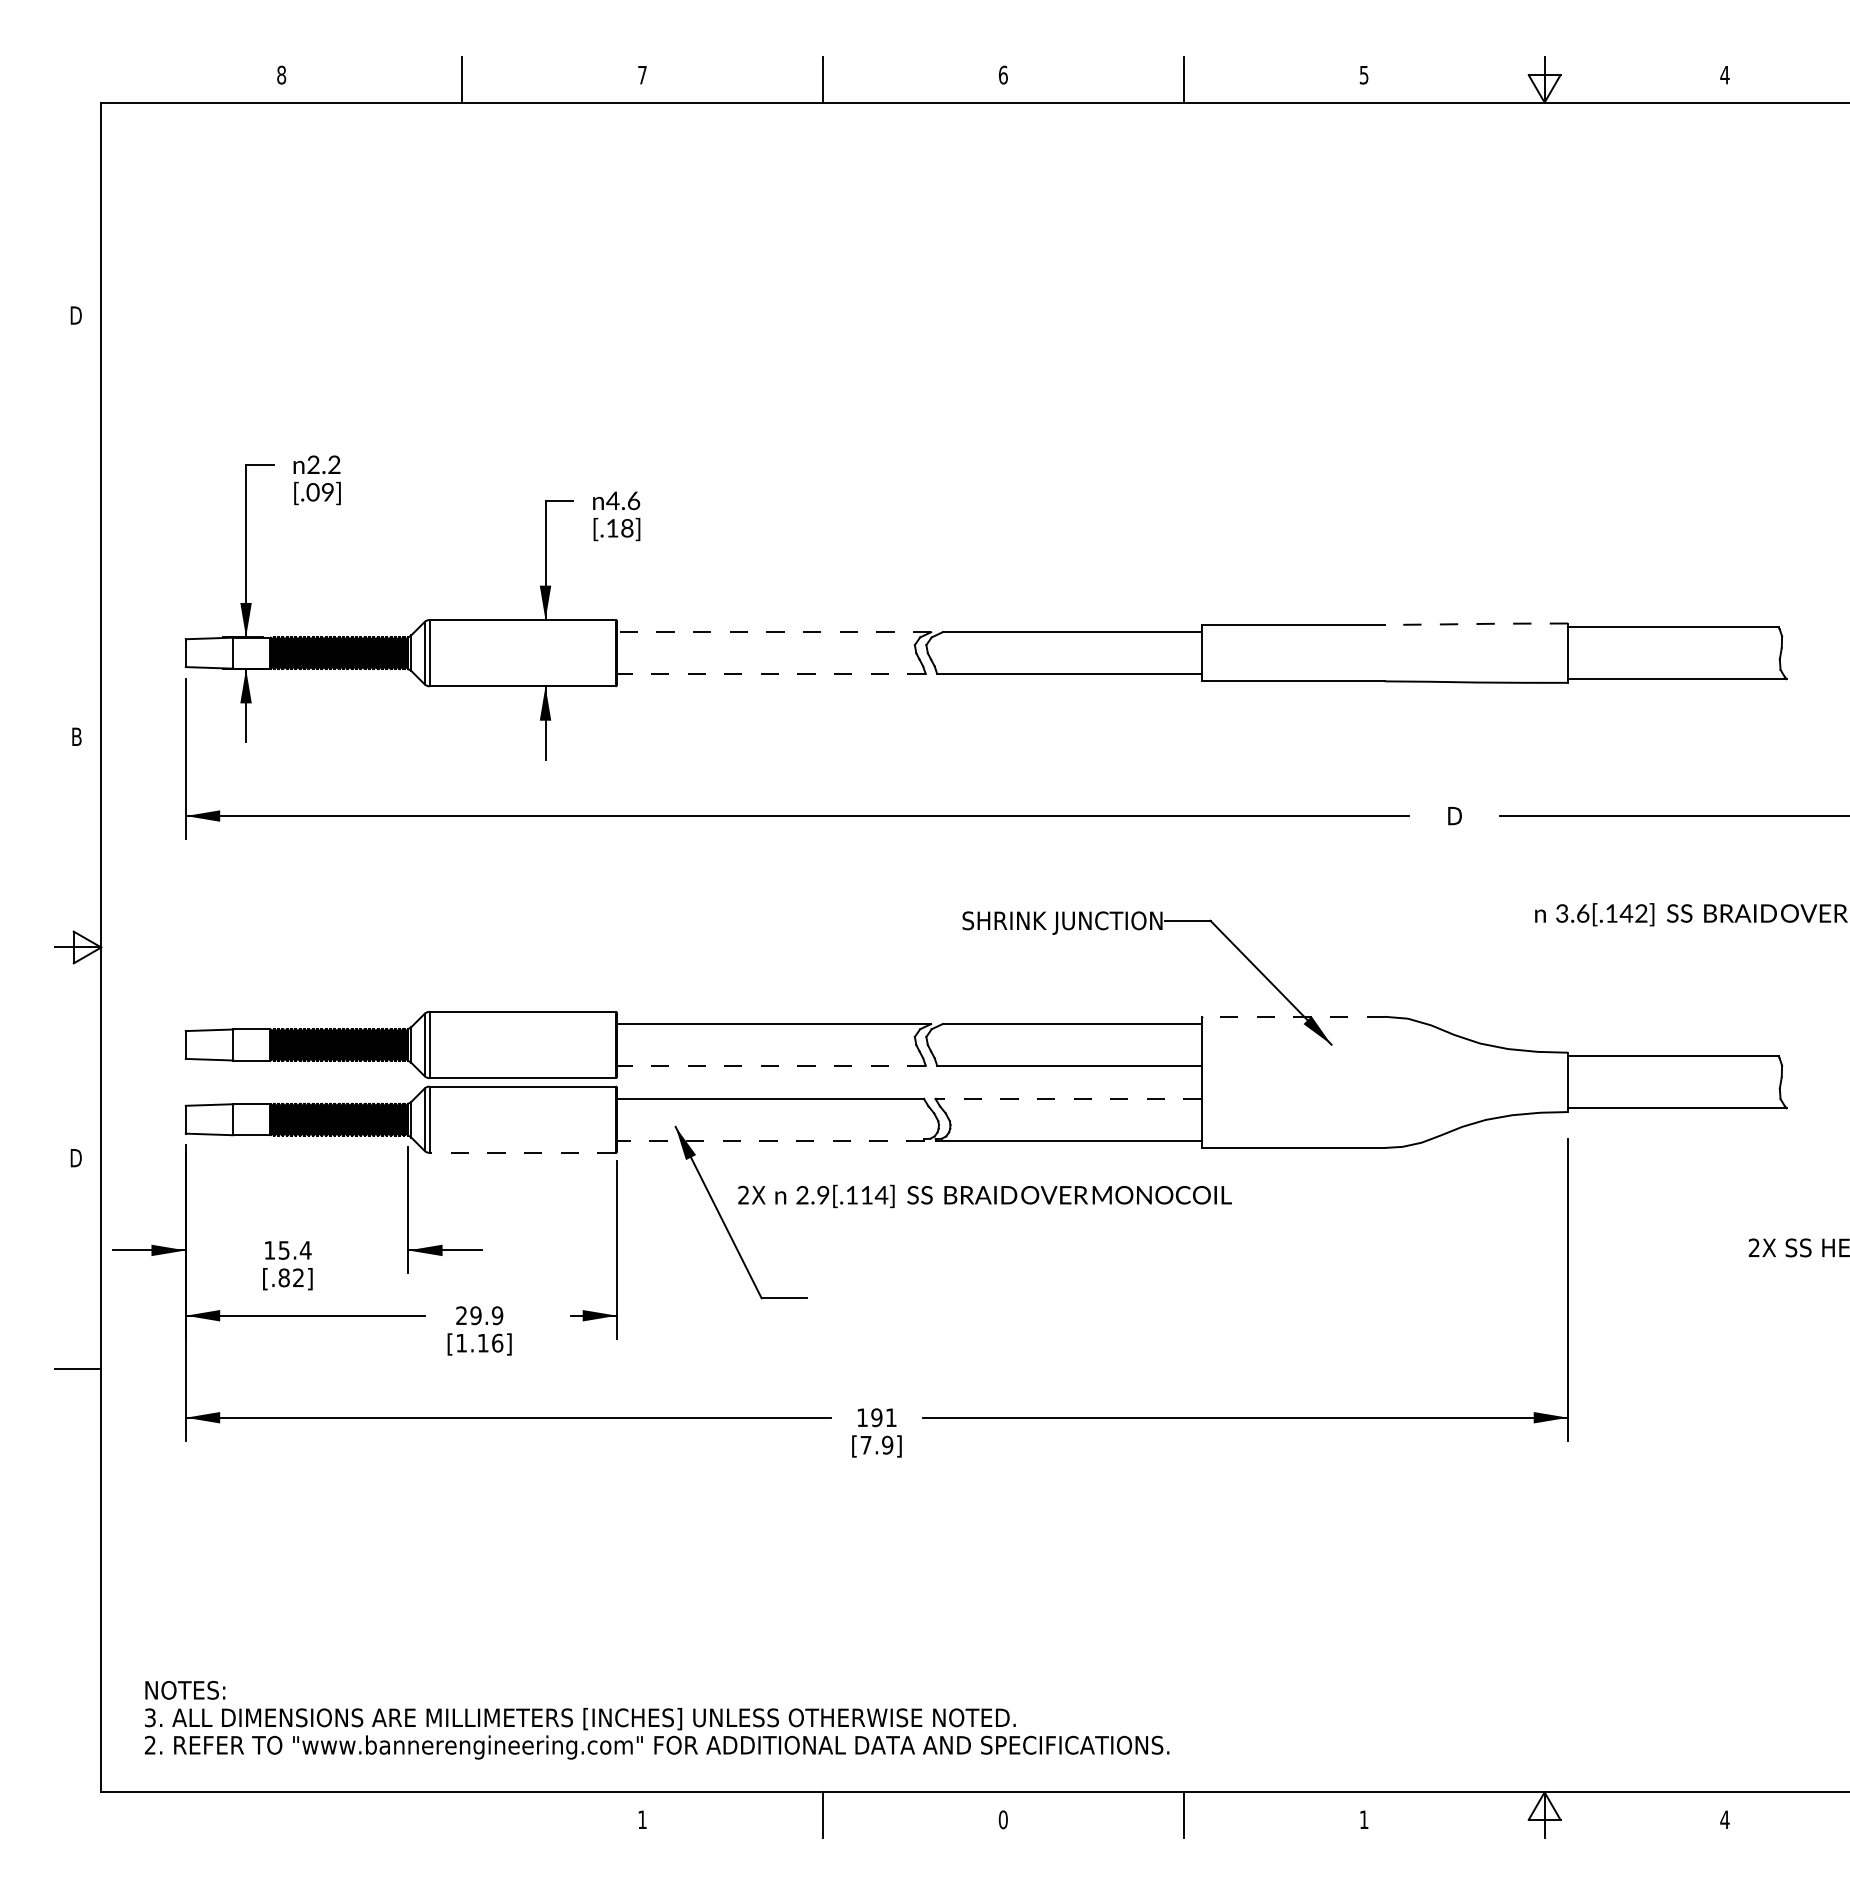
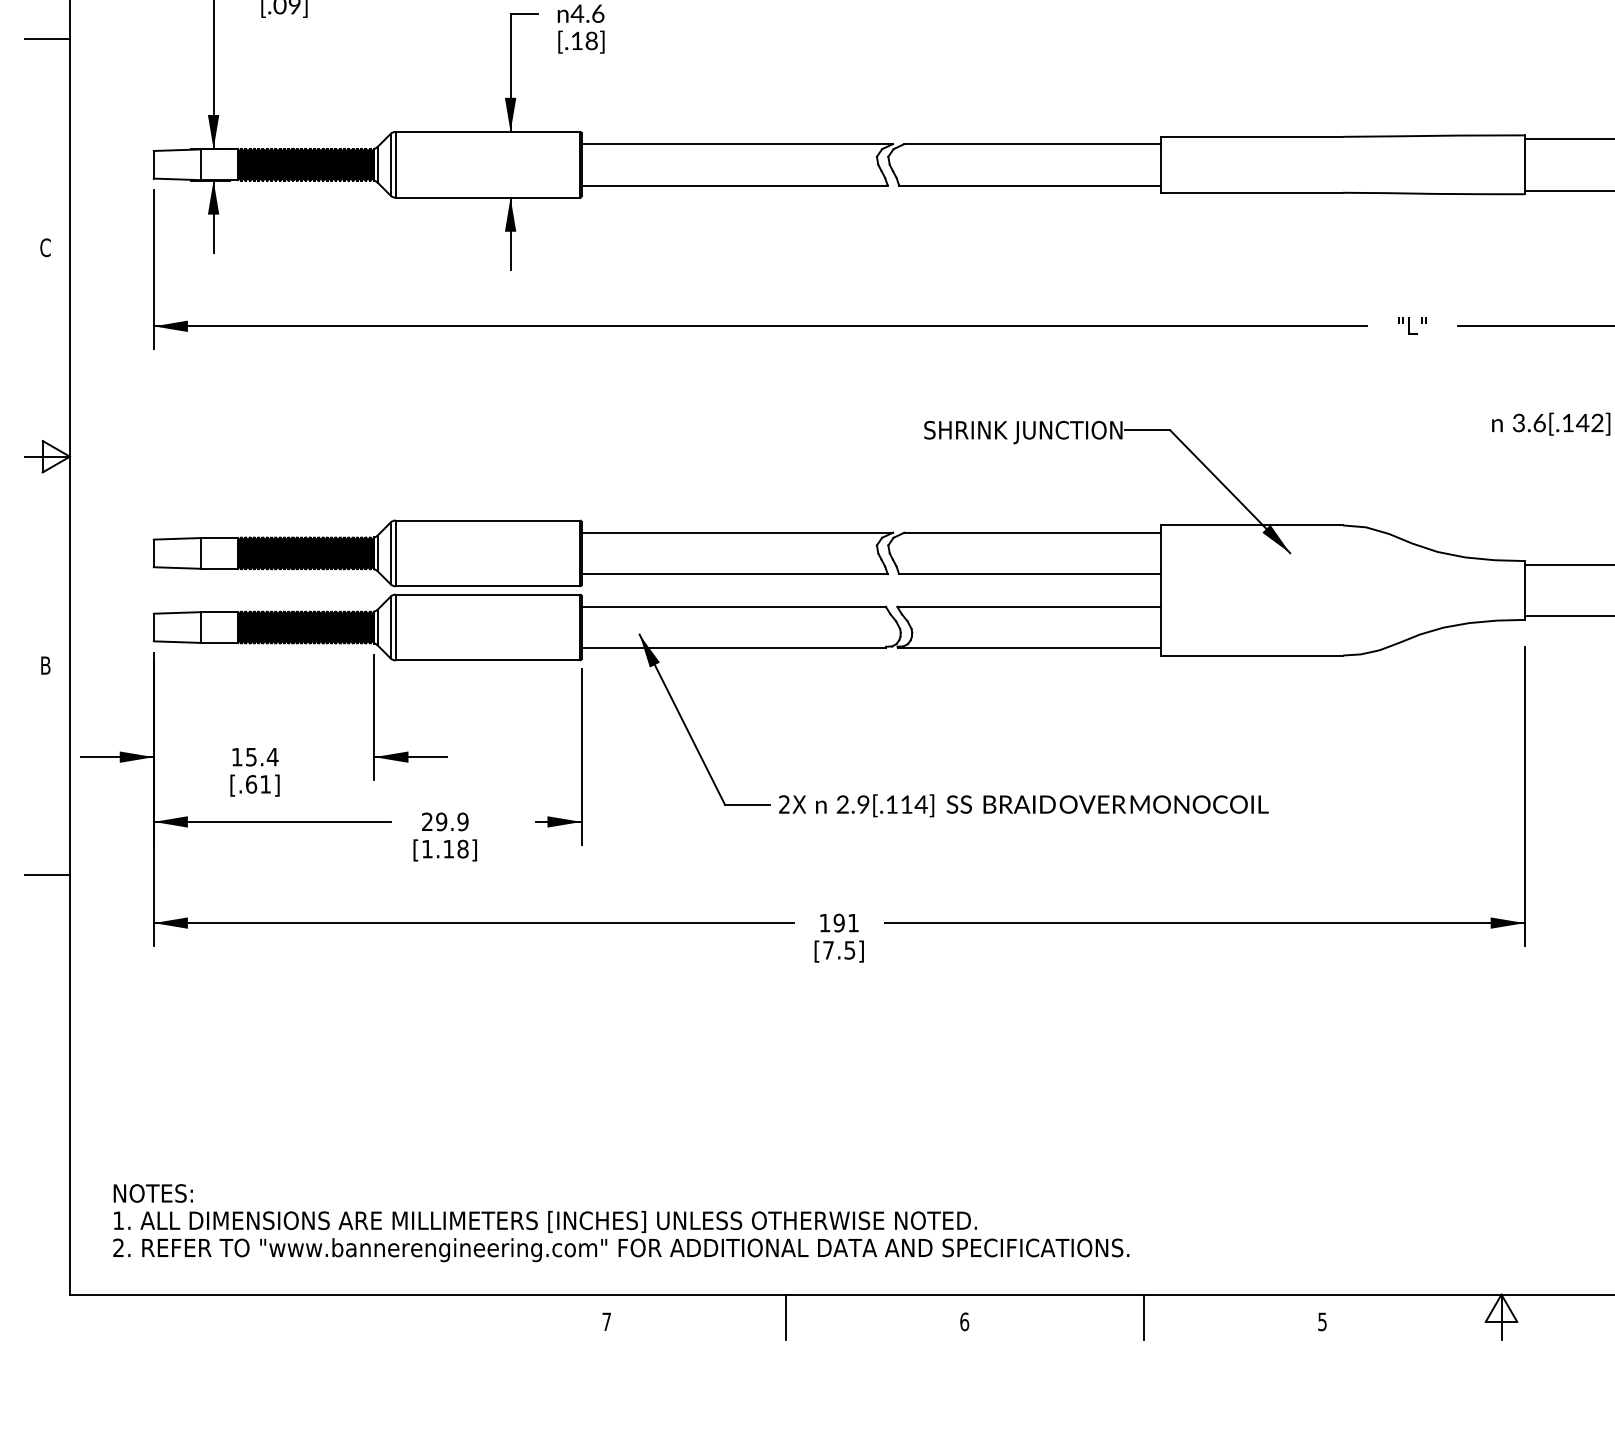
line: (78, 526) -> (47, 39), added
line: (1476, 624) -> (1433, 136), dashed -> solid
line: (773, 632) -> (736, 144), dashed -> solid
line: (770, 674) -> (733, 185), dashed -> solid
text: (76, 736) -> (45, 247), B -> C
text: (1454, 815) -> (1412, 325), D -> "L"
line: (1293, 1016) -> (1252, 525), dashed -> solid
line: (770, 1065) -> (733, 573), dashed -> solid
line: (1068, 1098) -> (1029, 606), dashed -> solid
line: (770, 1140) -> (733, 648), dashed -> solid
line: (522, 1152) -> (487, 660), dashed -> solid
text: (75, 1158) -> (44, 665), D -> B
text: (984, 1195) -> (1023, 804), moved
text: (290, 1277) -> (257, 784), [.82] -> [.61]
text: (497, 1342) -> (462, 848), [1.16] -> [1.18]
text: (887, 1444) -> (849, 949), [7.9] -> [7.5]
text: (150, 1717) -> (118, 1220), 3. -> 1.
text: (642, 1819) -> (606, 1321), 1 -> 7
text: (1003, 1819) -> (964, 1321), 0 -> 6
text: (1363, 1819) -> (1321, 1321), 1 -> 5

